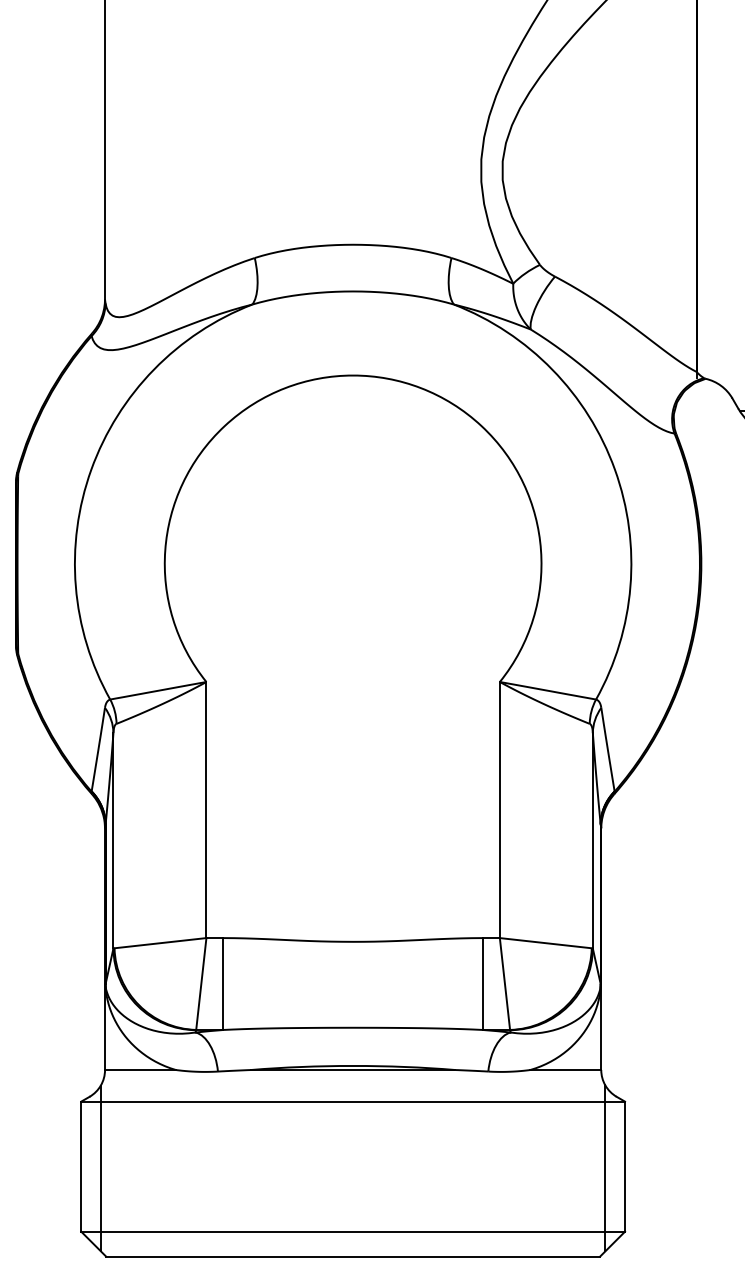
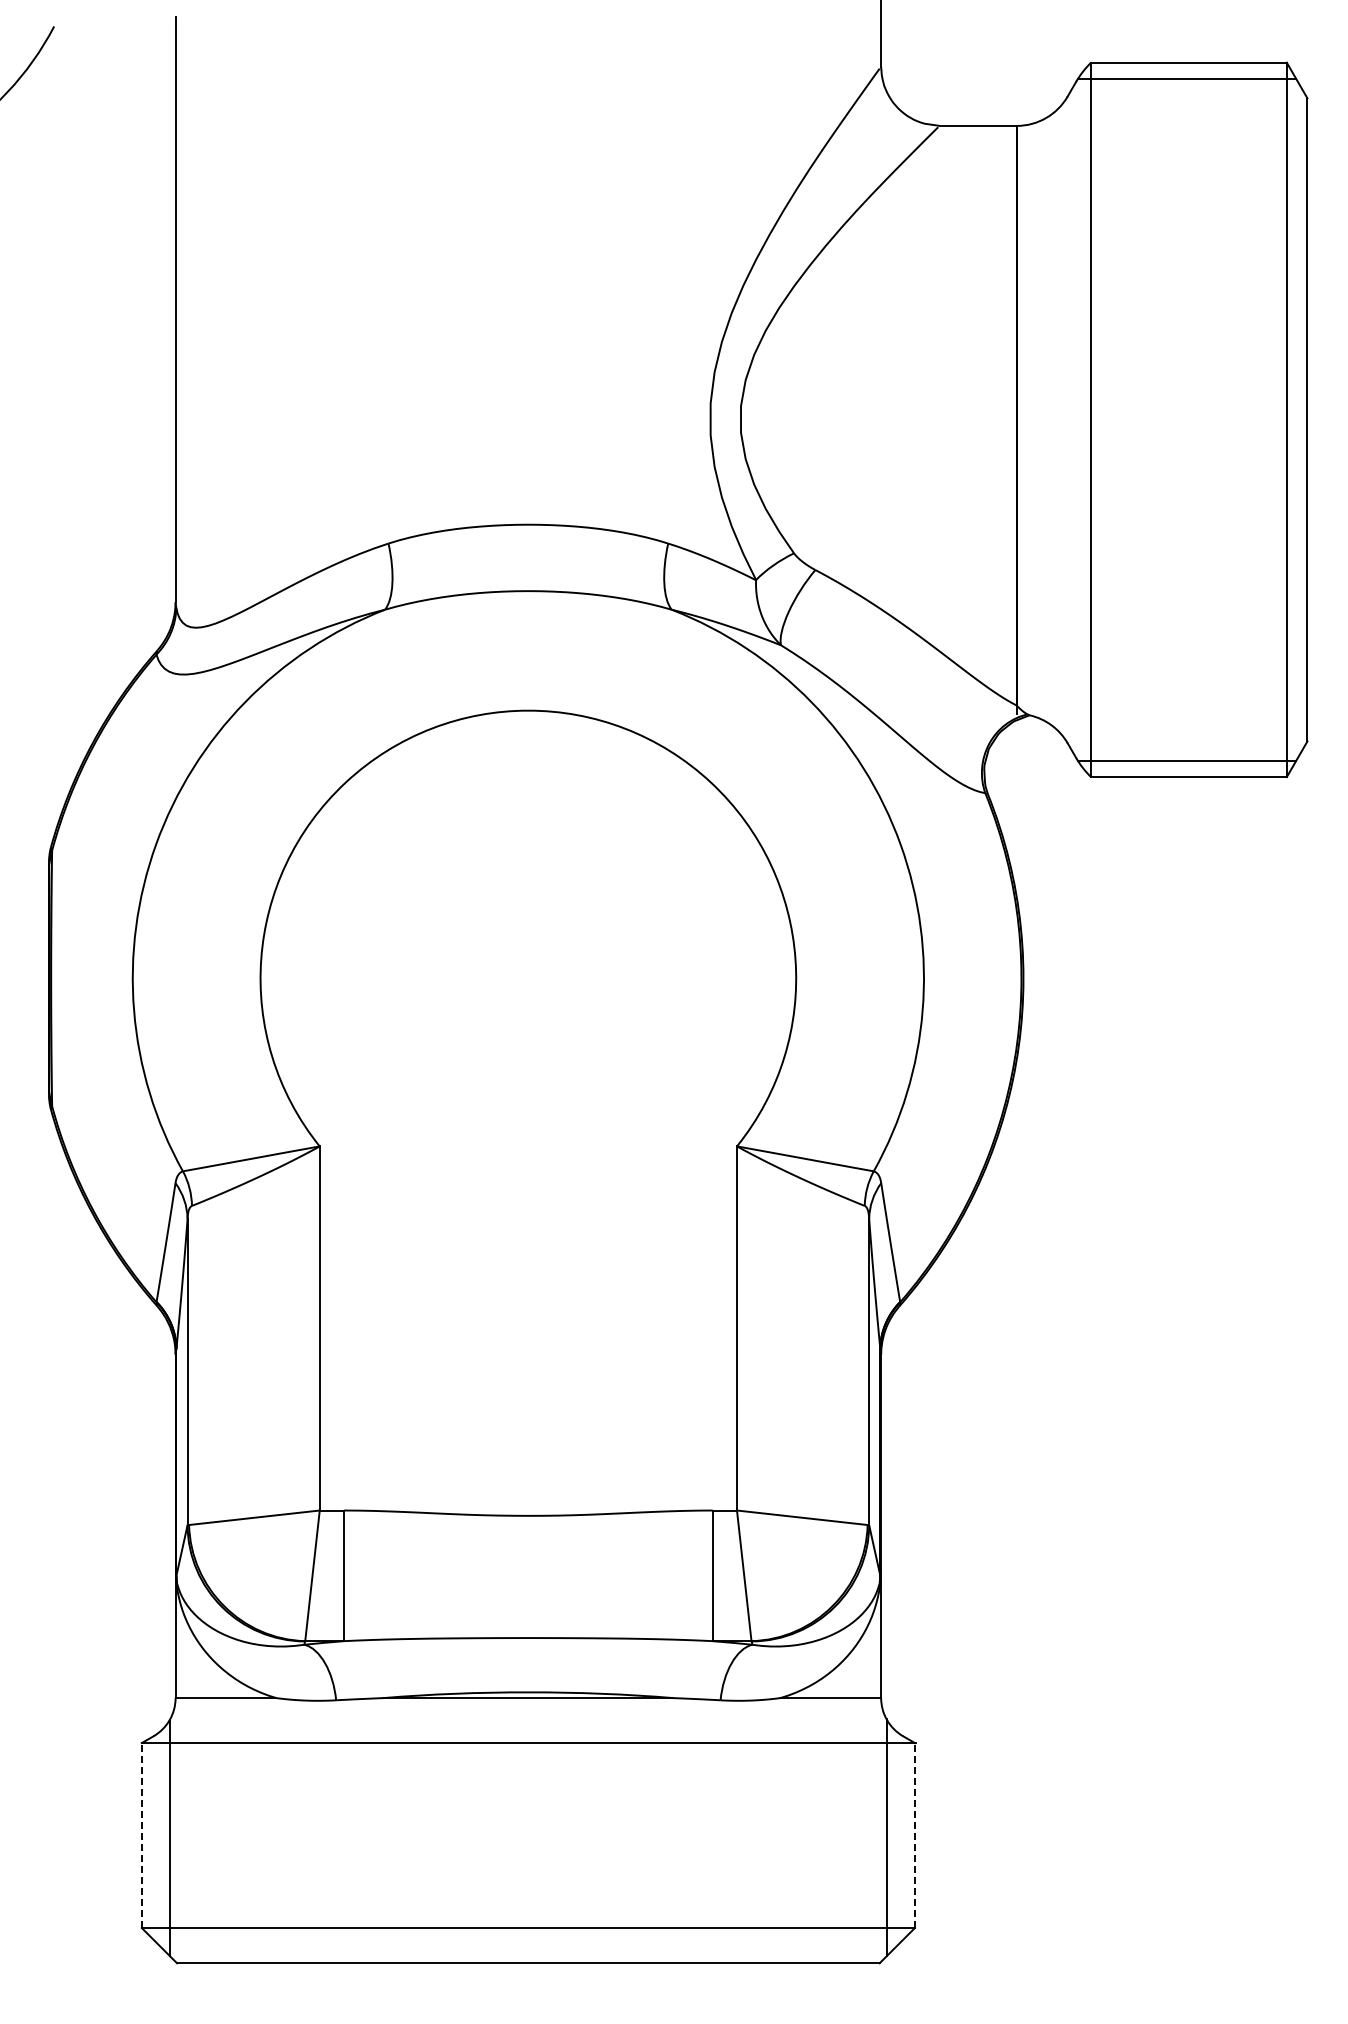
line: (81, 1166) -> (141, 1835), solid -> dashed
line: (624, 1166) -> (914, 1835), solid -> dashed

